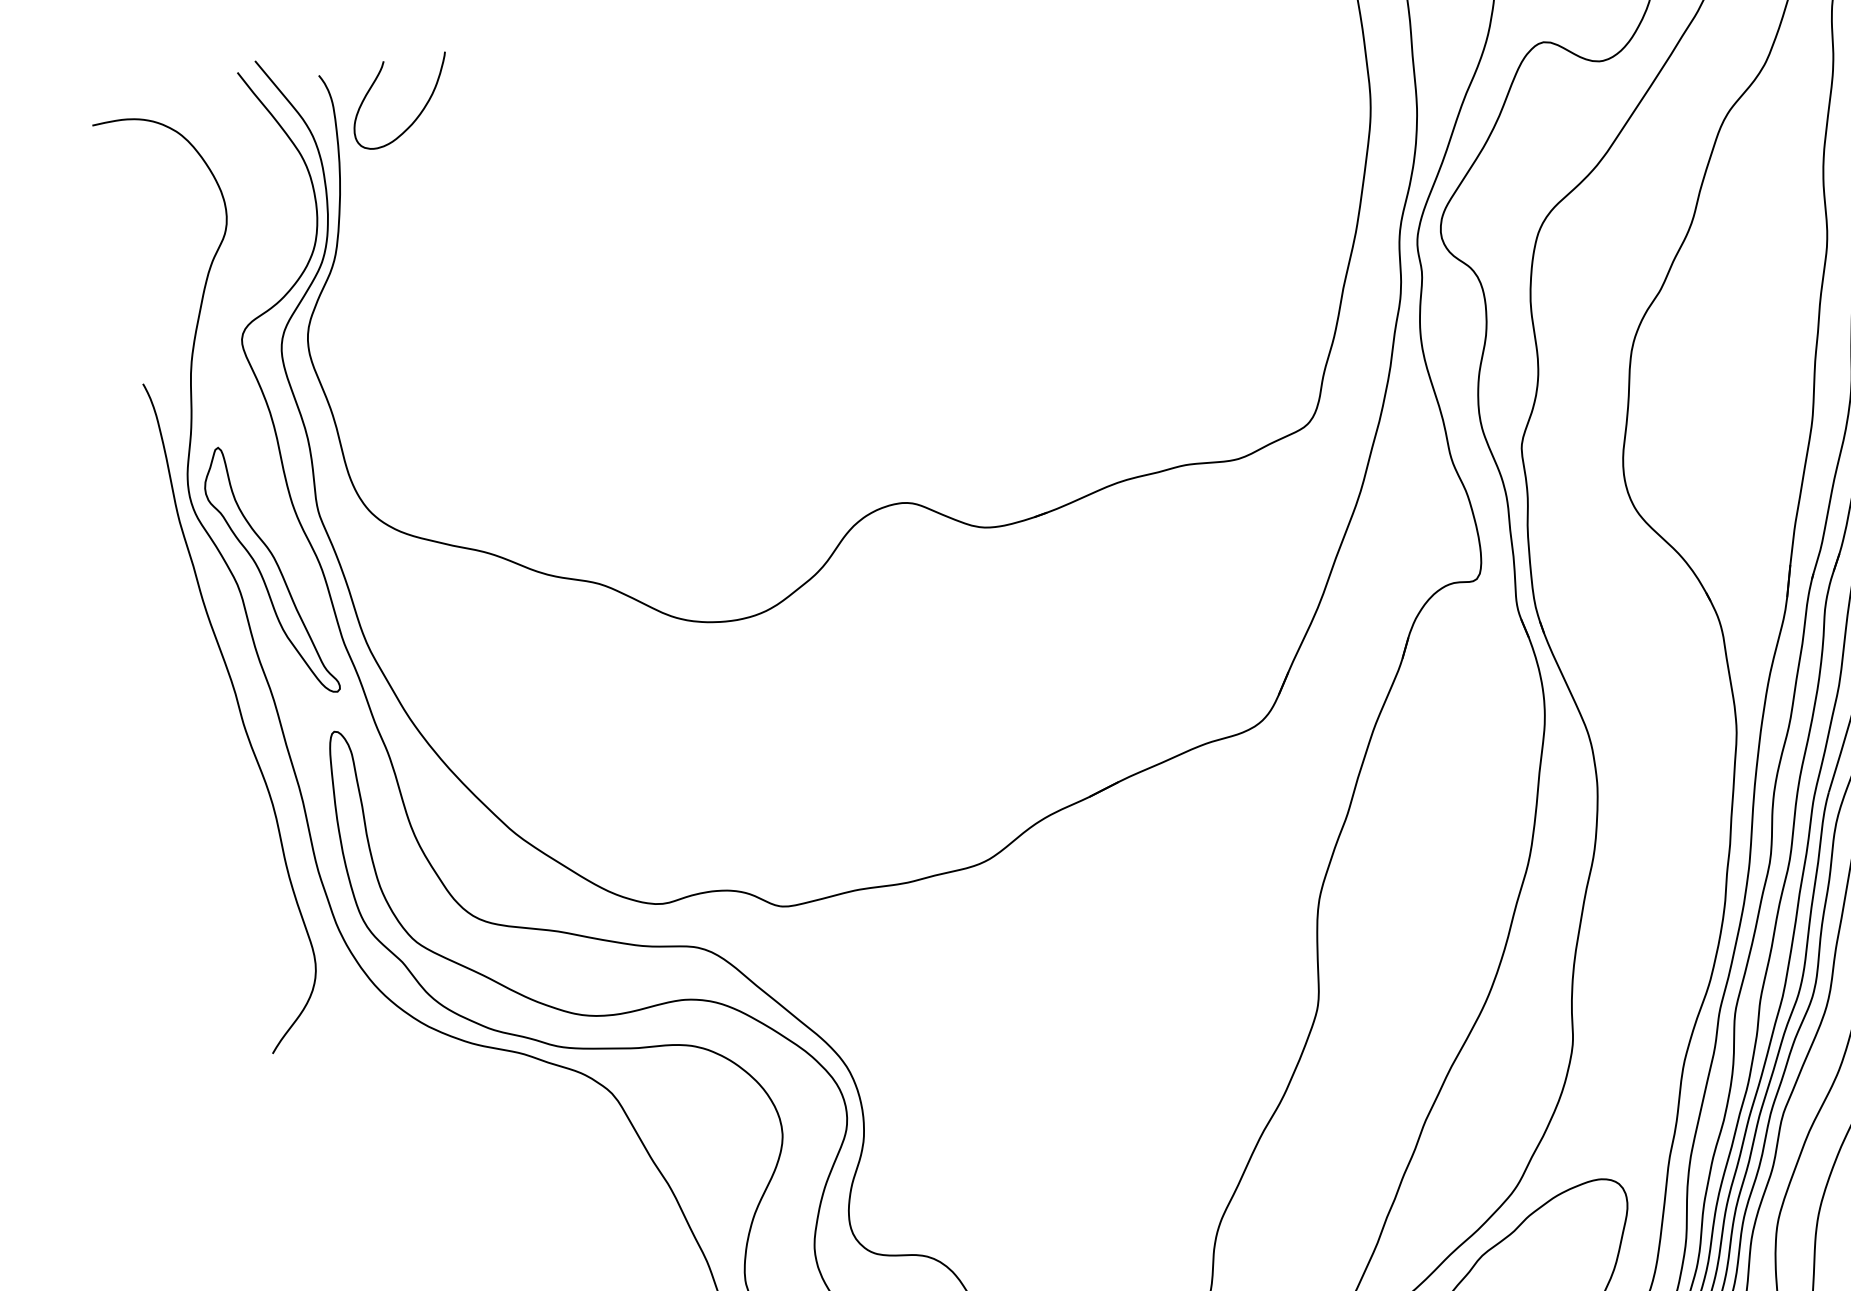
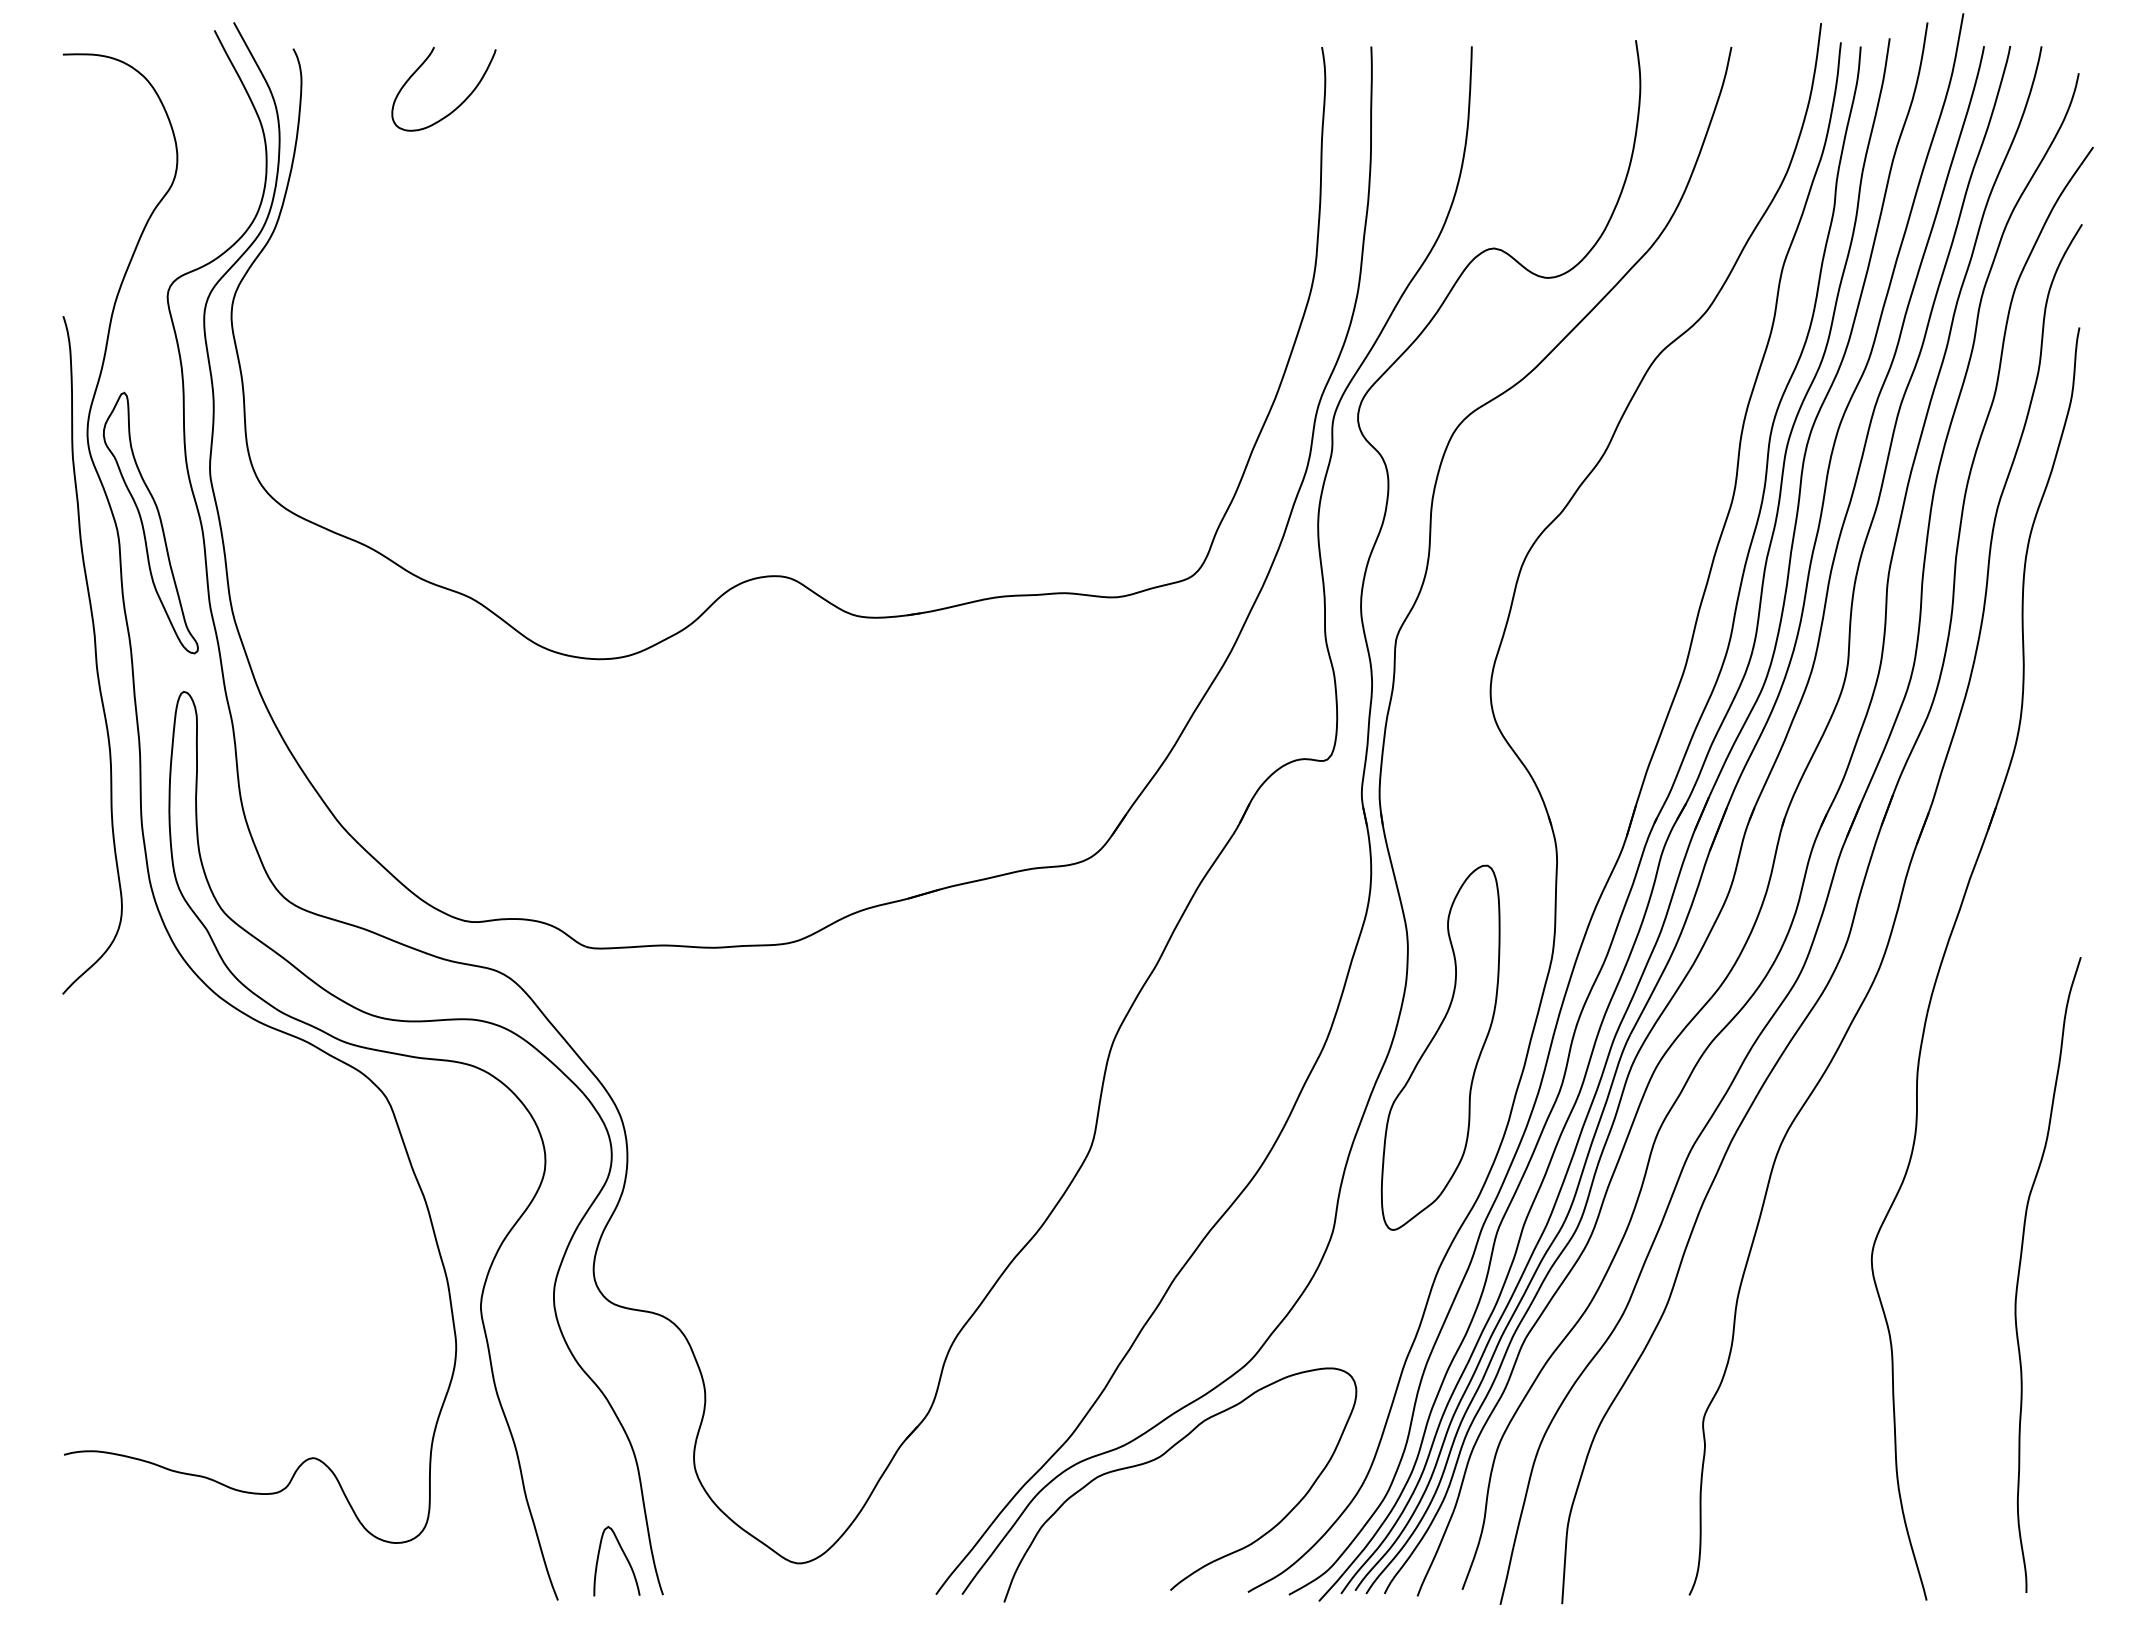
curve: (419, 113) -> (459, 104), moved
part: (1643, 841) -> (1440, 1047), added

